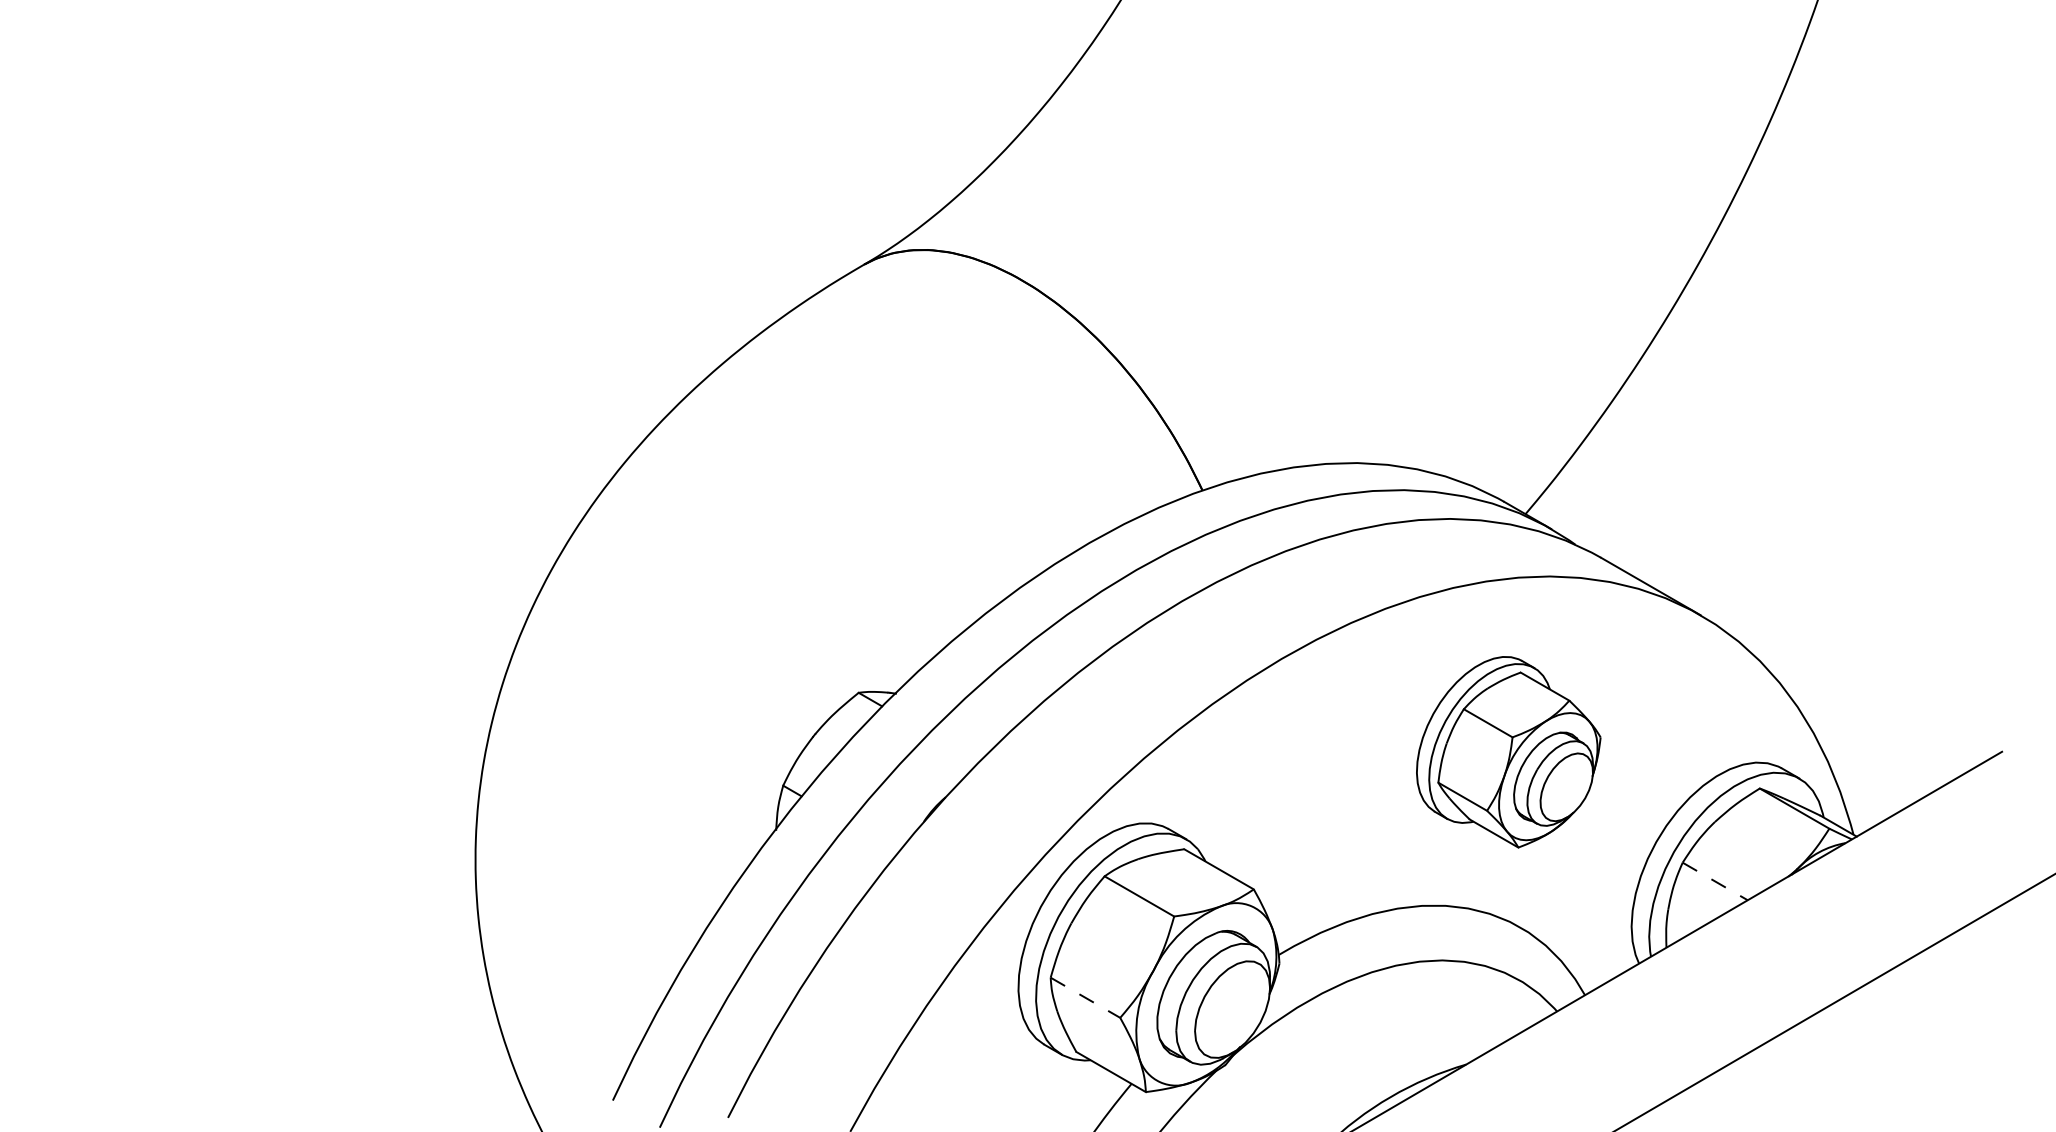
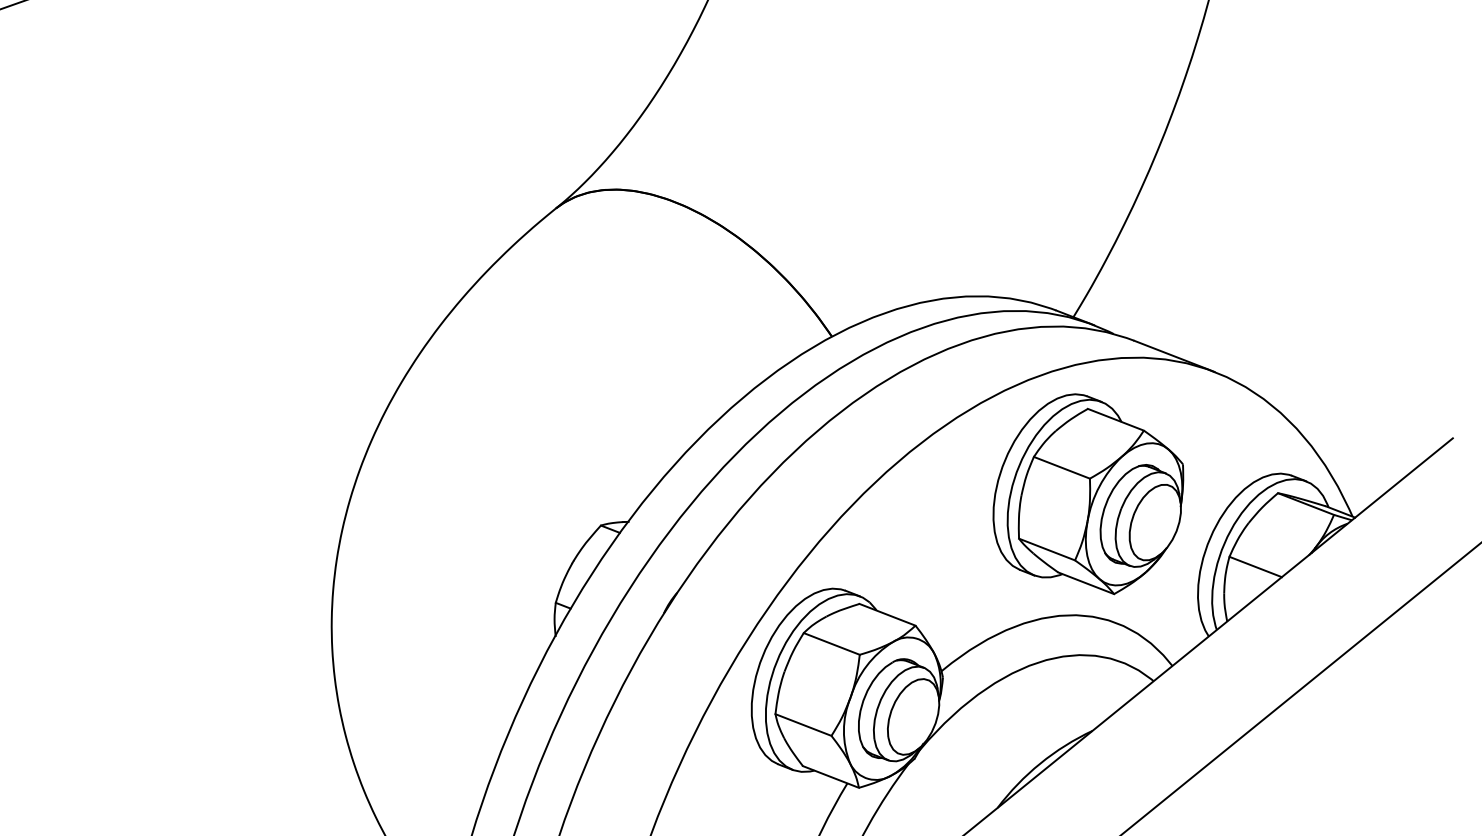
part: (1508, 752) -> (1088, 495), size x1.43
line: (1715, 881) -> (1255, 566), dashed -> solid
line: (1085, 998) -> (803, 725), dashed -> solid

